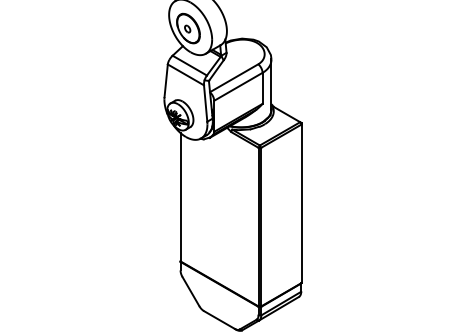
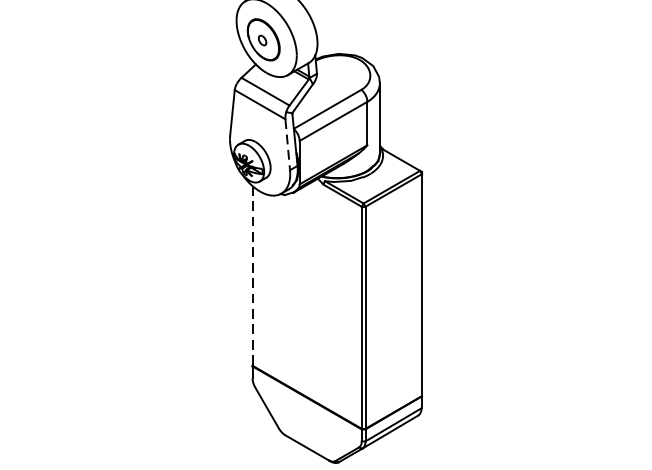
line: (205, 104) -> (287, 146), solid -> dashed
line: (180, 197) -> (252, 276), solid -> dashed

